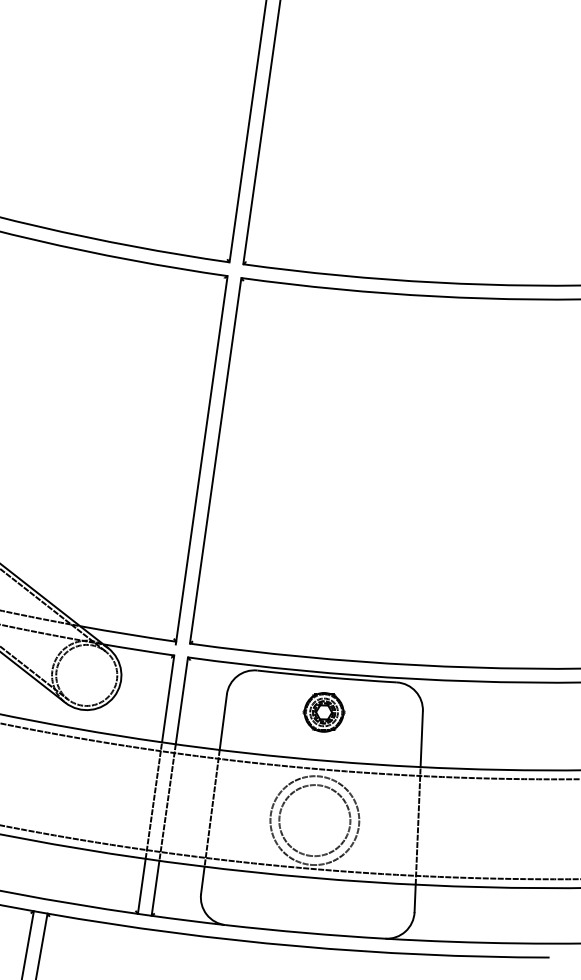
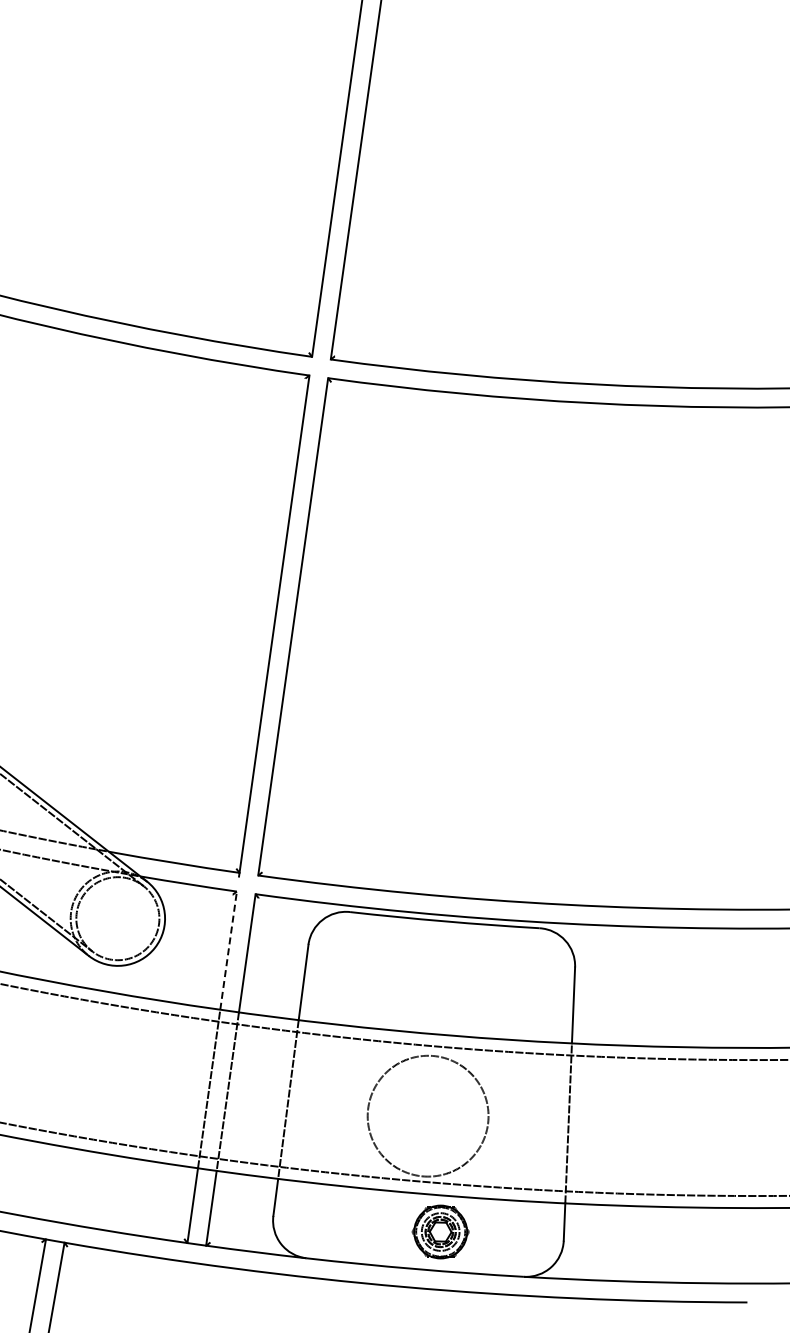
line: (168, 698) -> (228, 950), solid -> dashed
part: (323, 712) -> (440, 1231), moved
part: (285, 839) -> (388, 1141), removed

